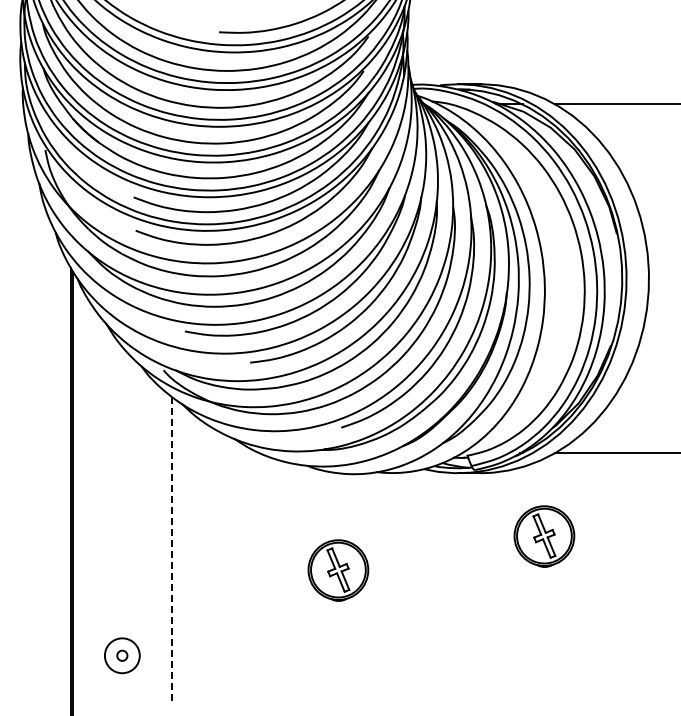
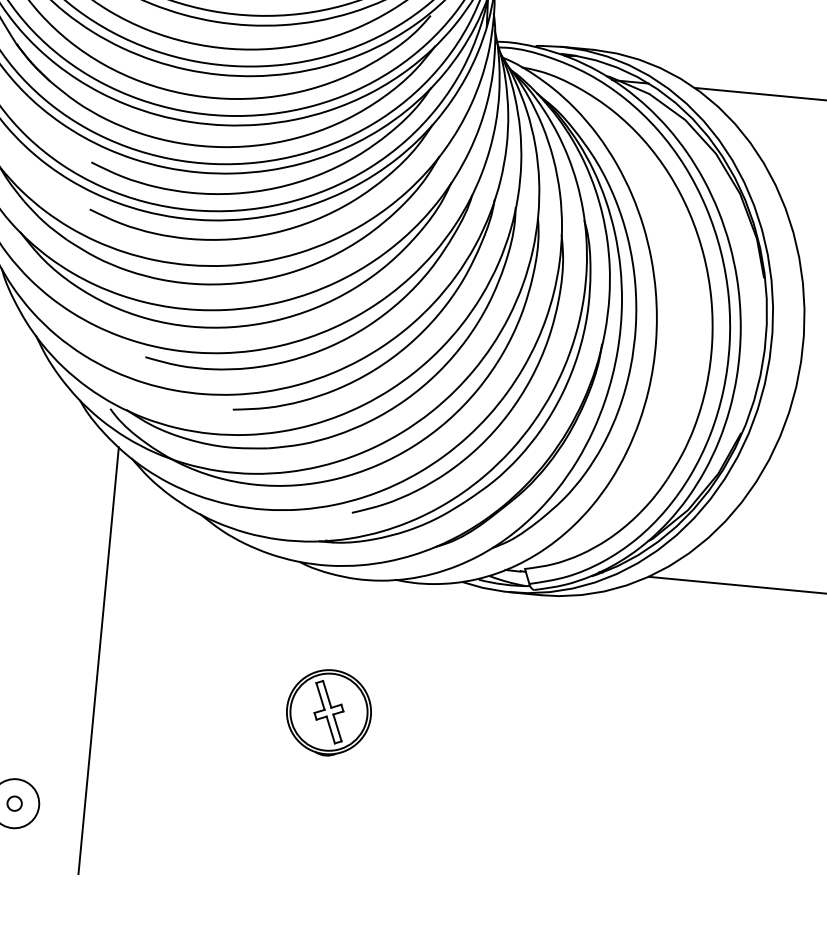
part: (544, 536) -> (622, 692), removed
line: (172, 548) -> (99, 659), dashed -> solid

